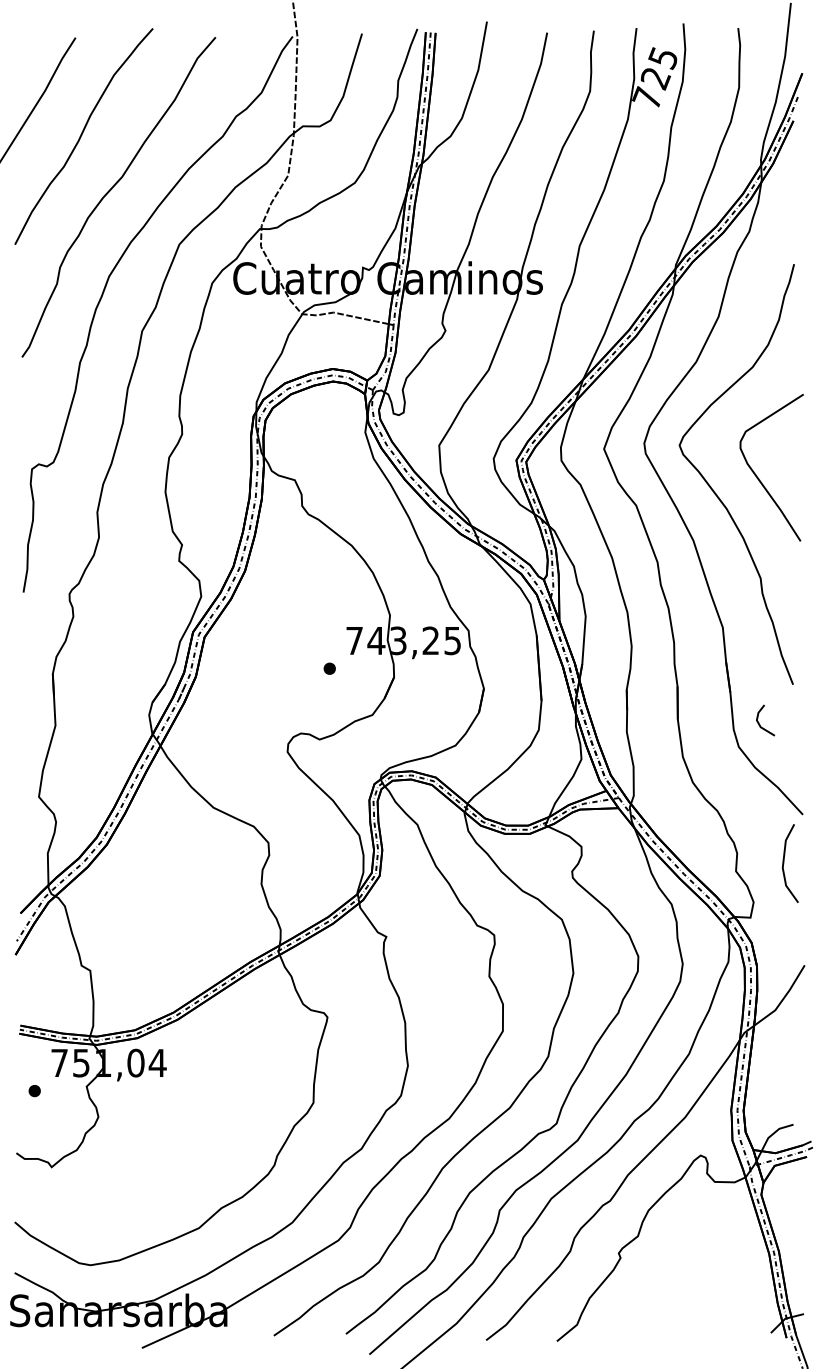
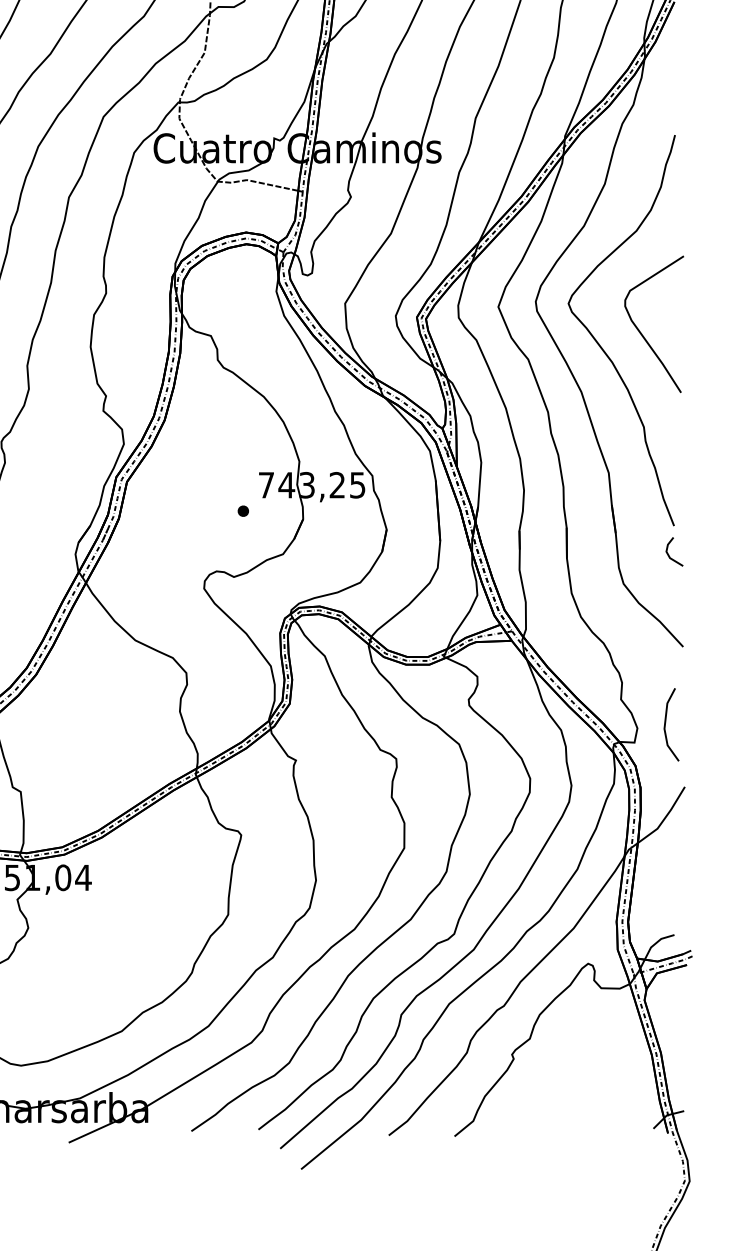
line: (759, 722) -> (668, 553), moved
line: (784, 863) -> (666, 724), moved

